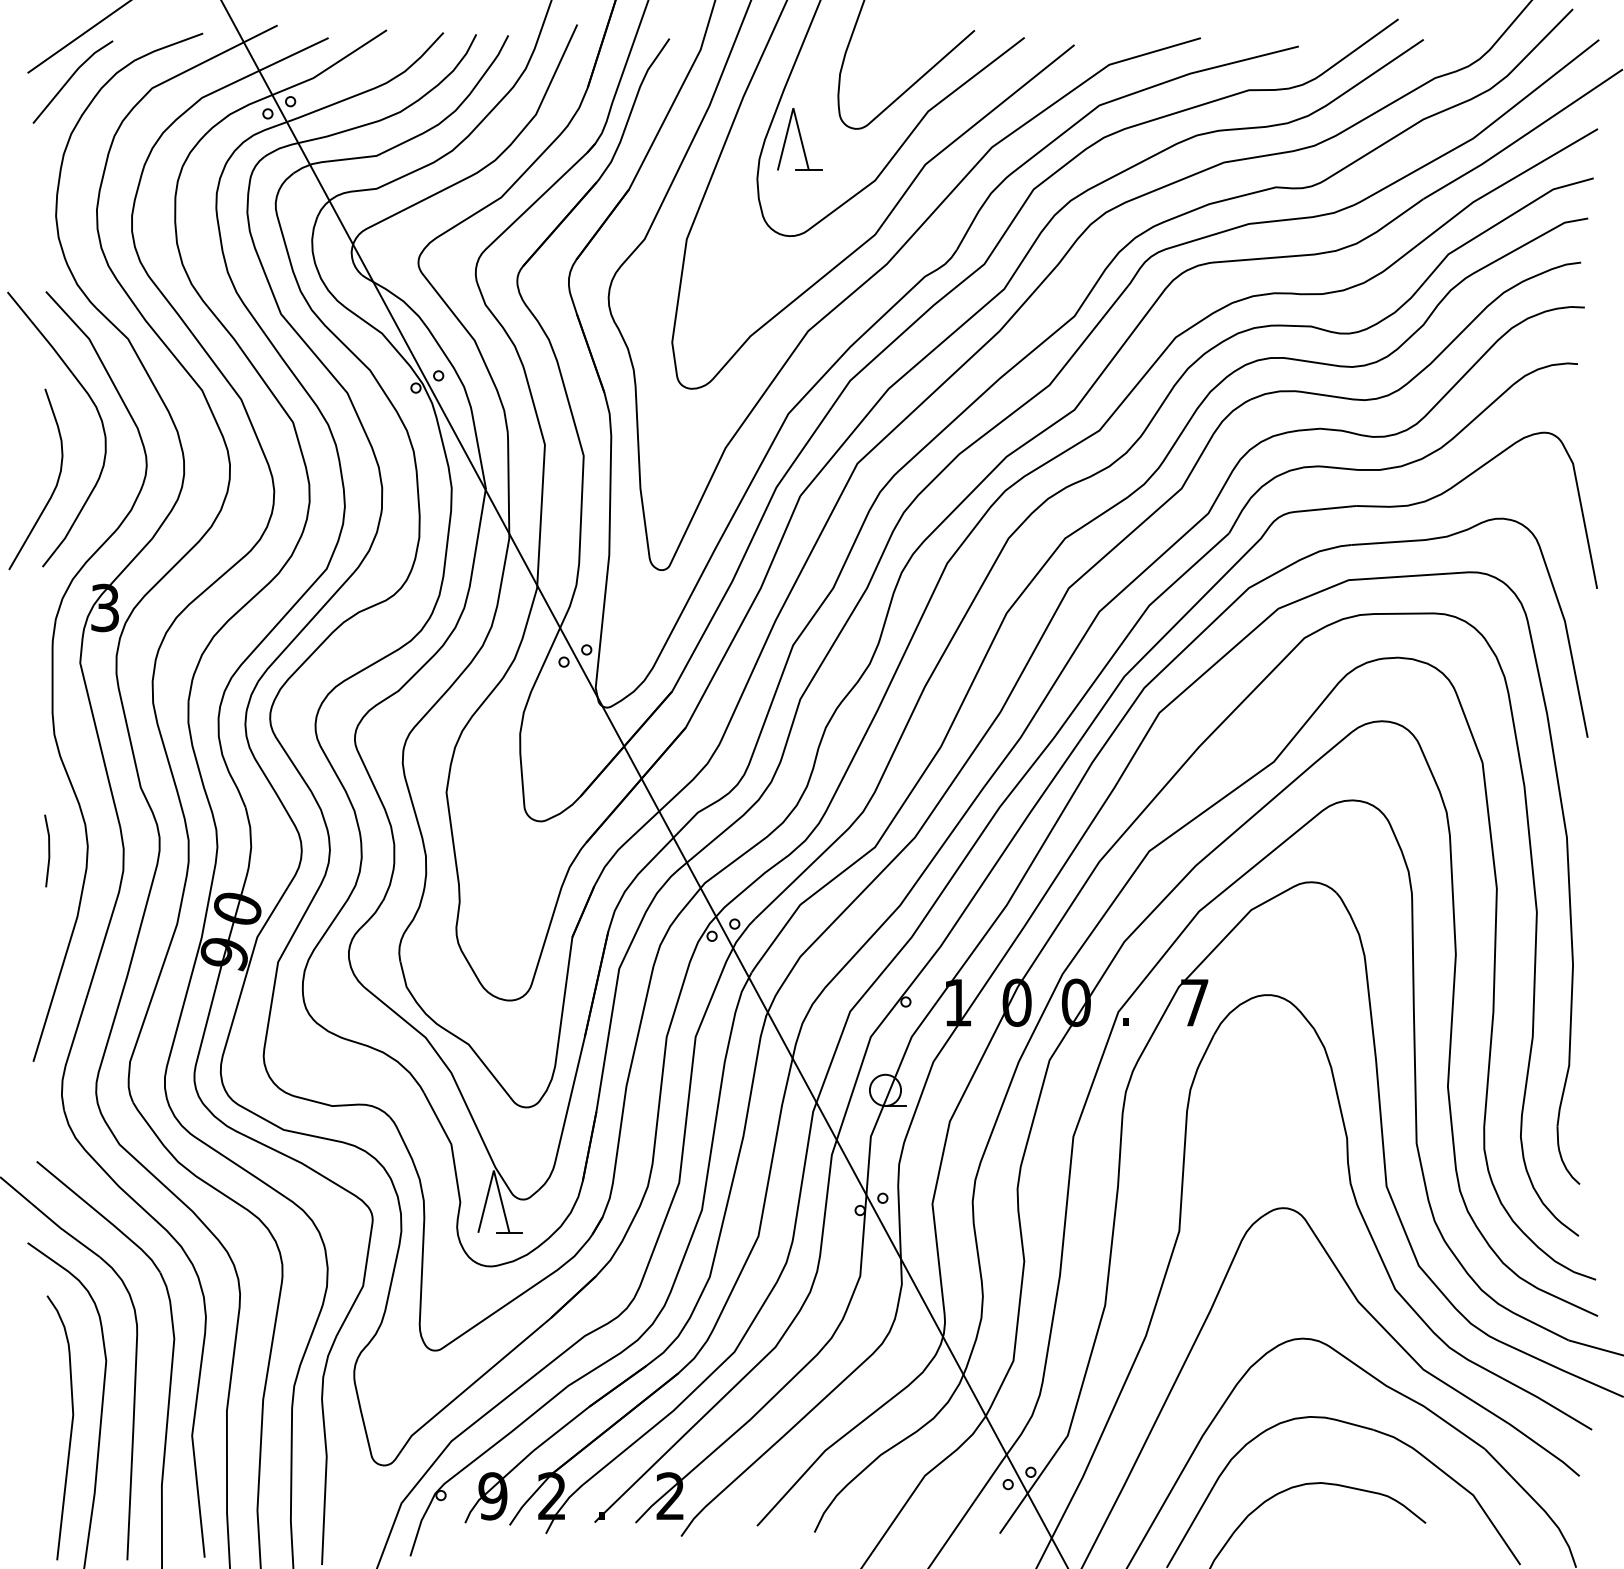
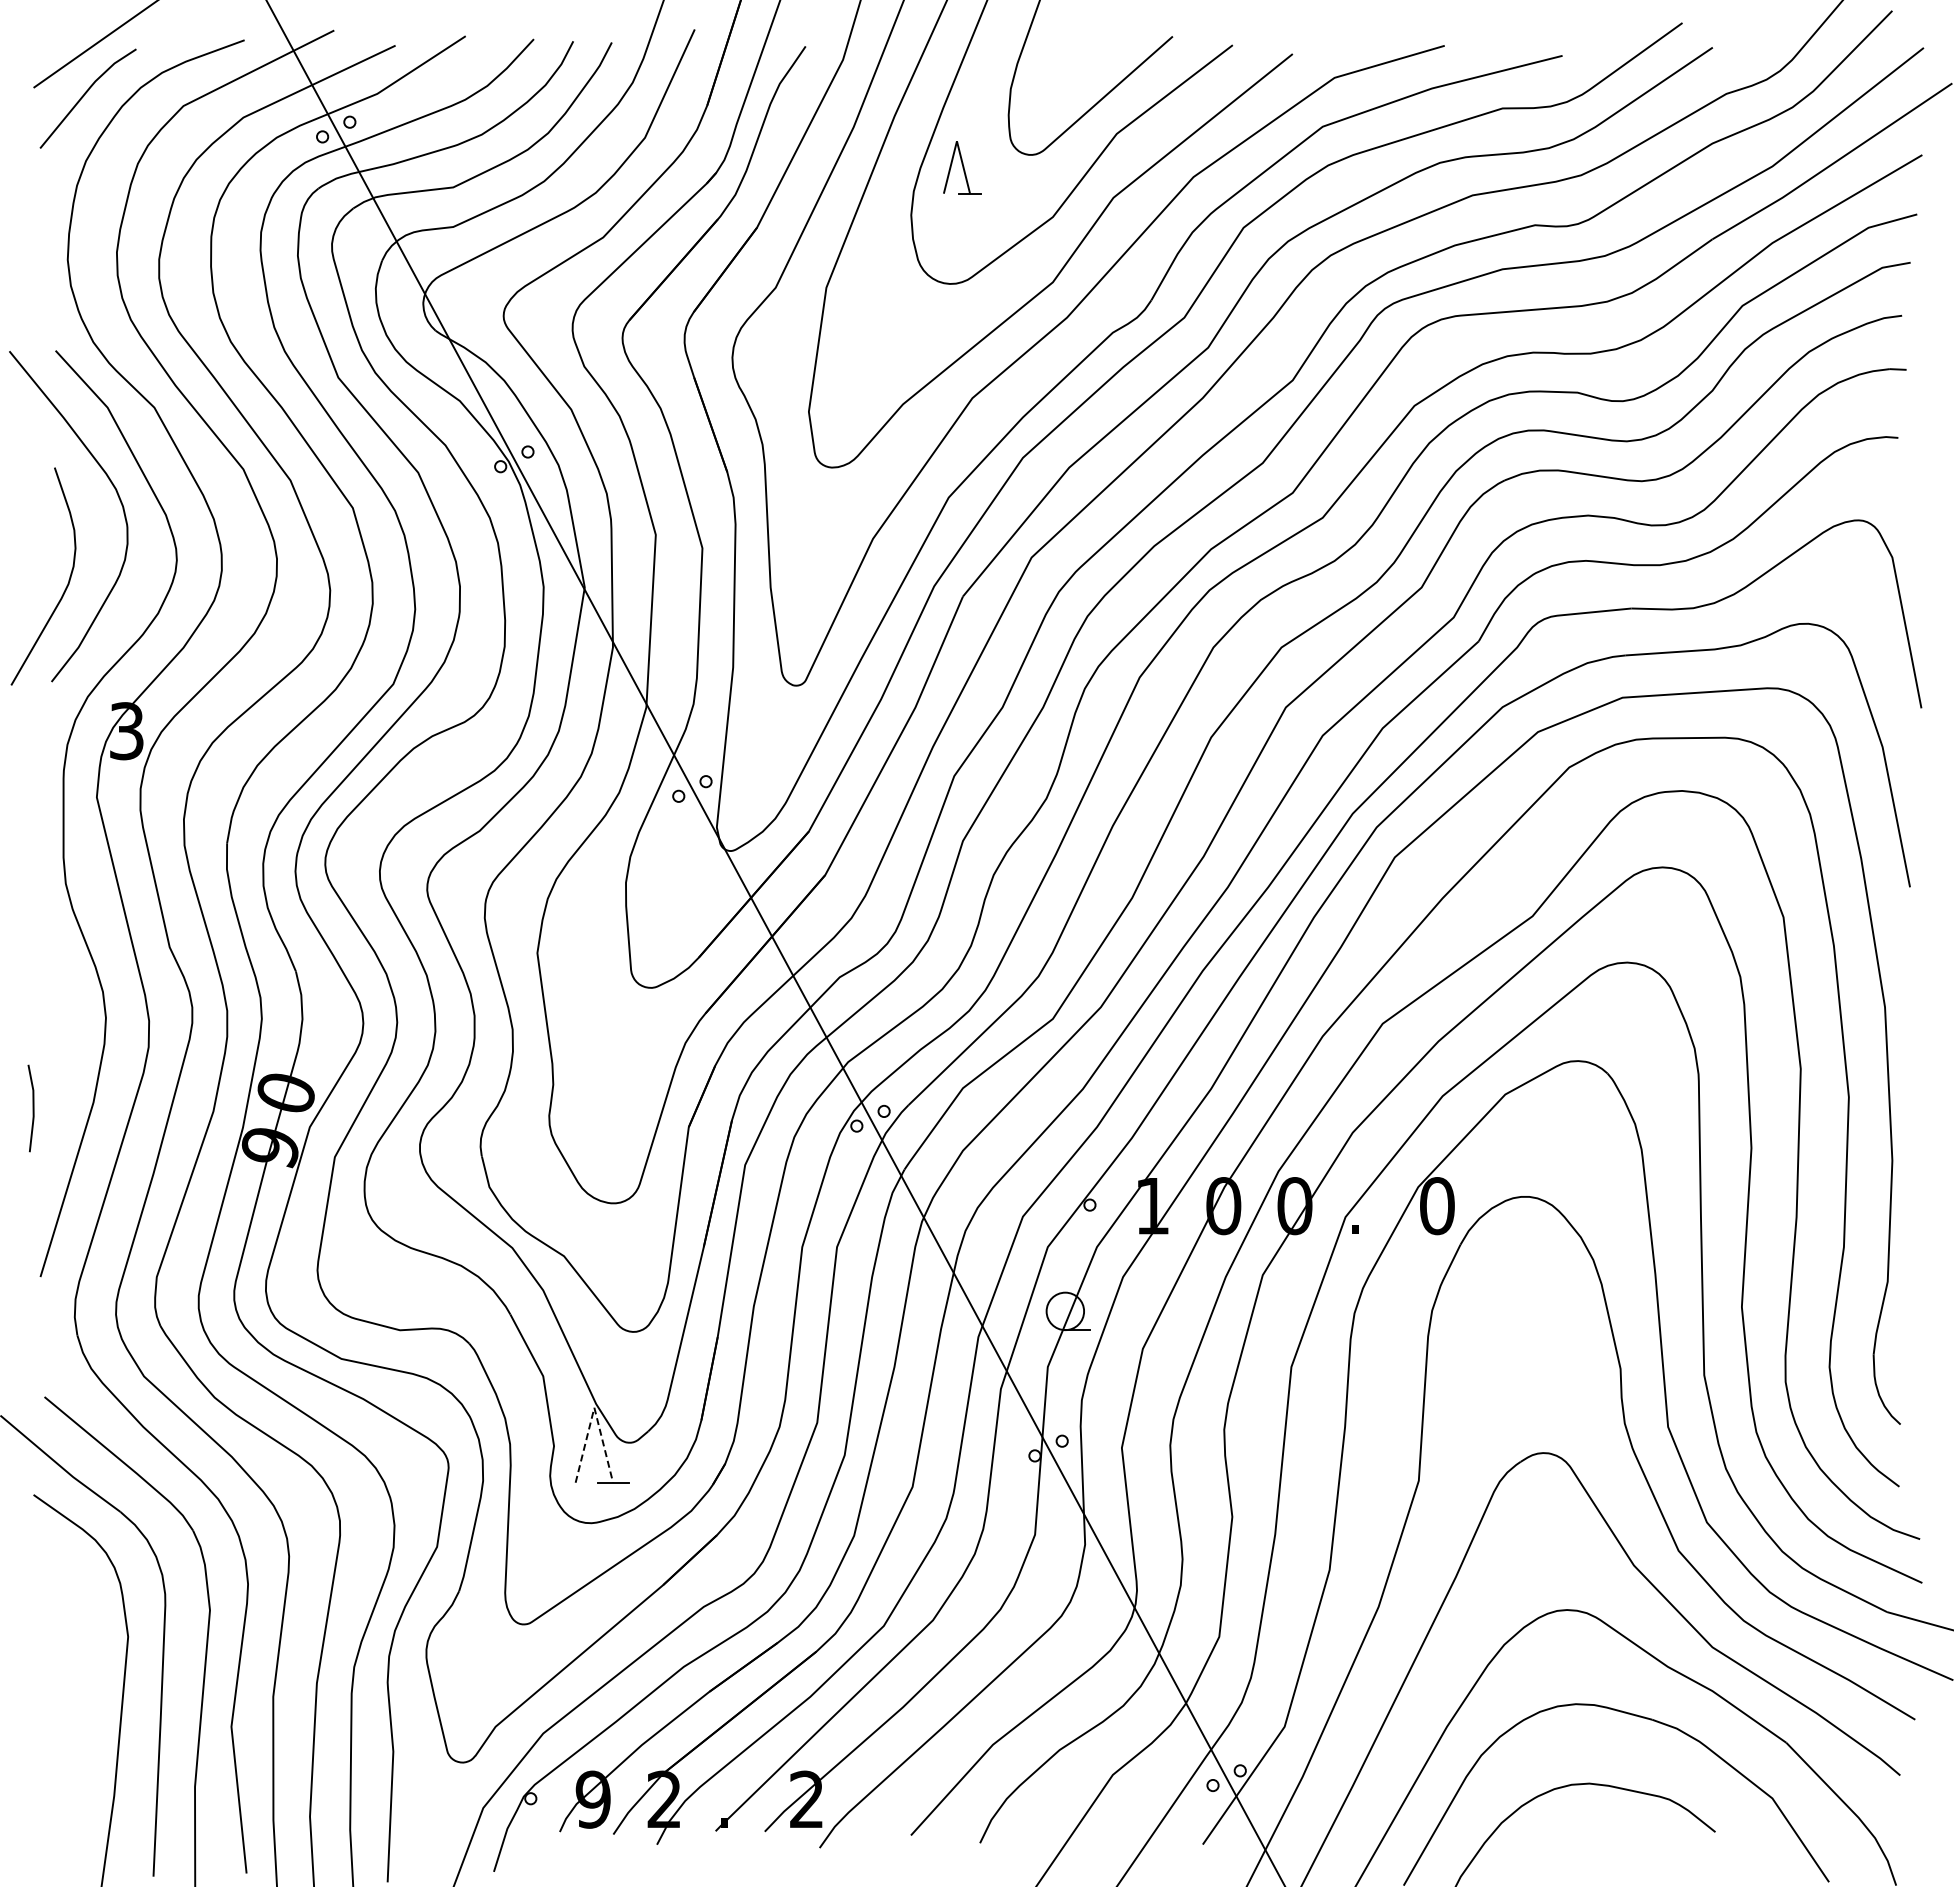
part: (799, 139) -> (962, 167), size x0.7
line: (48, 851) -> (32, 1108), moved
text: (1194, 1003) -> (1437, 1206), 7 -> 0
line: (493, 1170) -> (594, 1407), solid -> dashed
curve: (70, 1428) -> (85, 1717), removed

